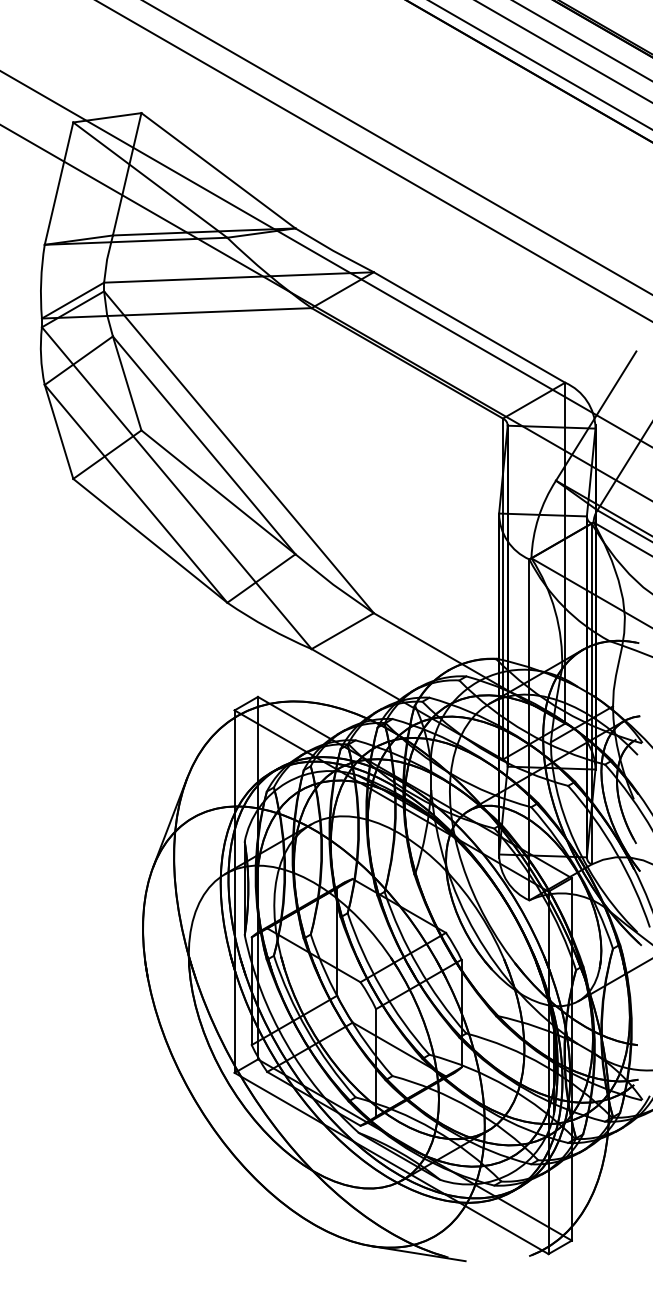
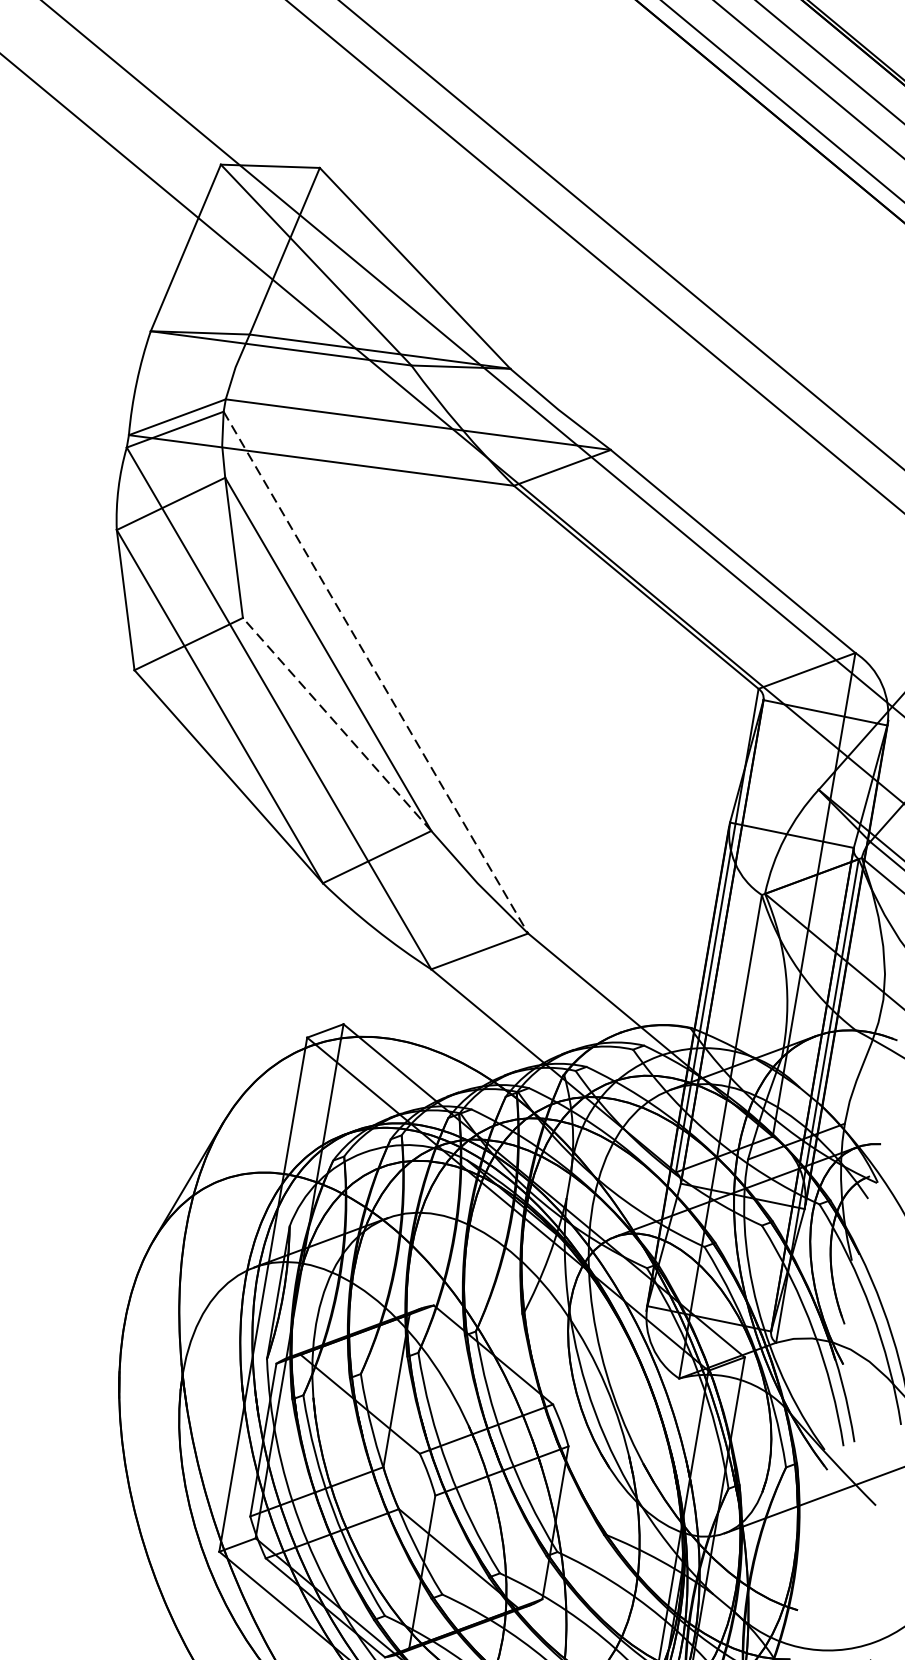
line: (238, 452) -> (375, 672), solid -> dashed
line: (218, 492) -> (337, 724), solid -> dashed

